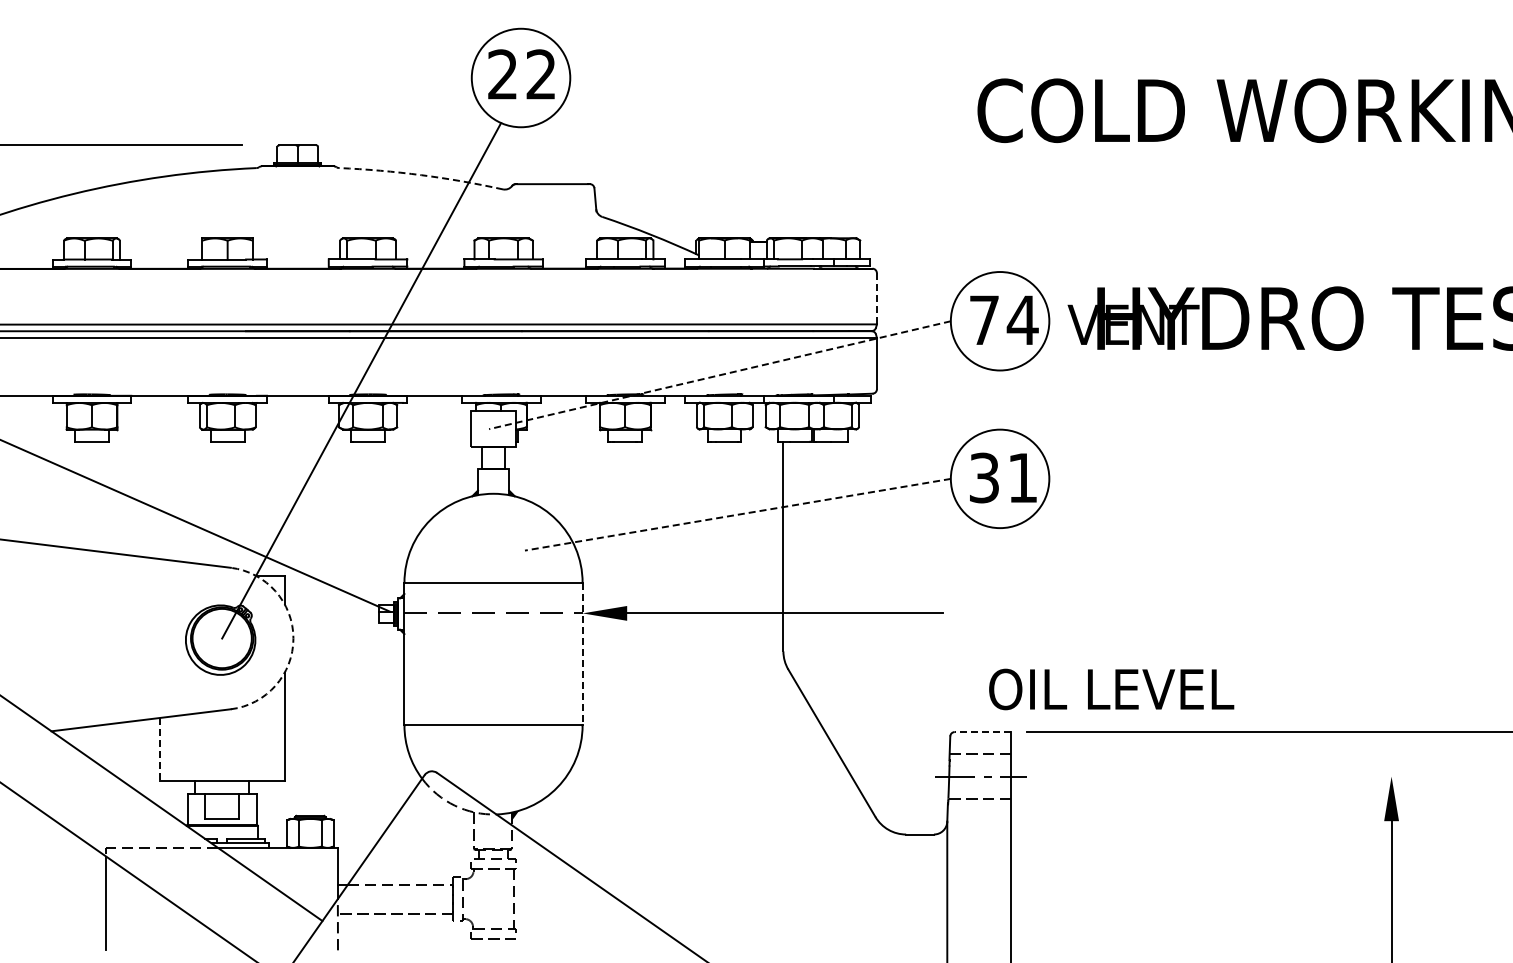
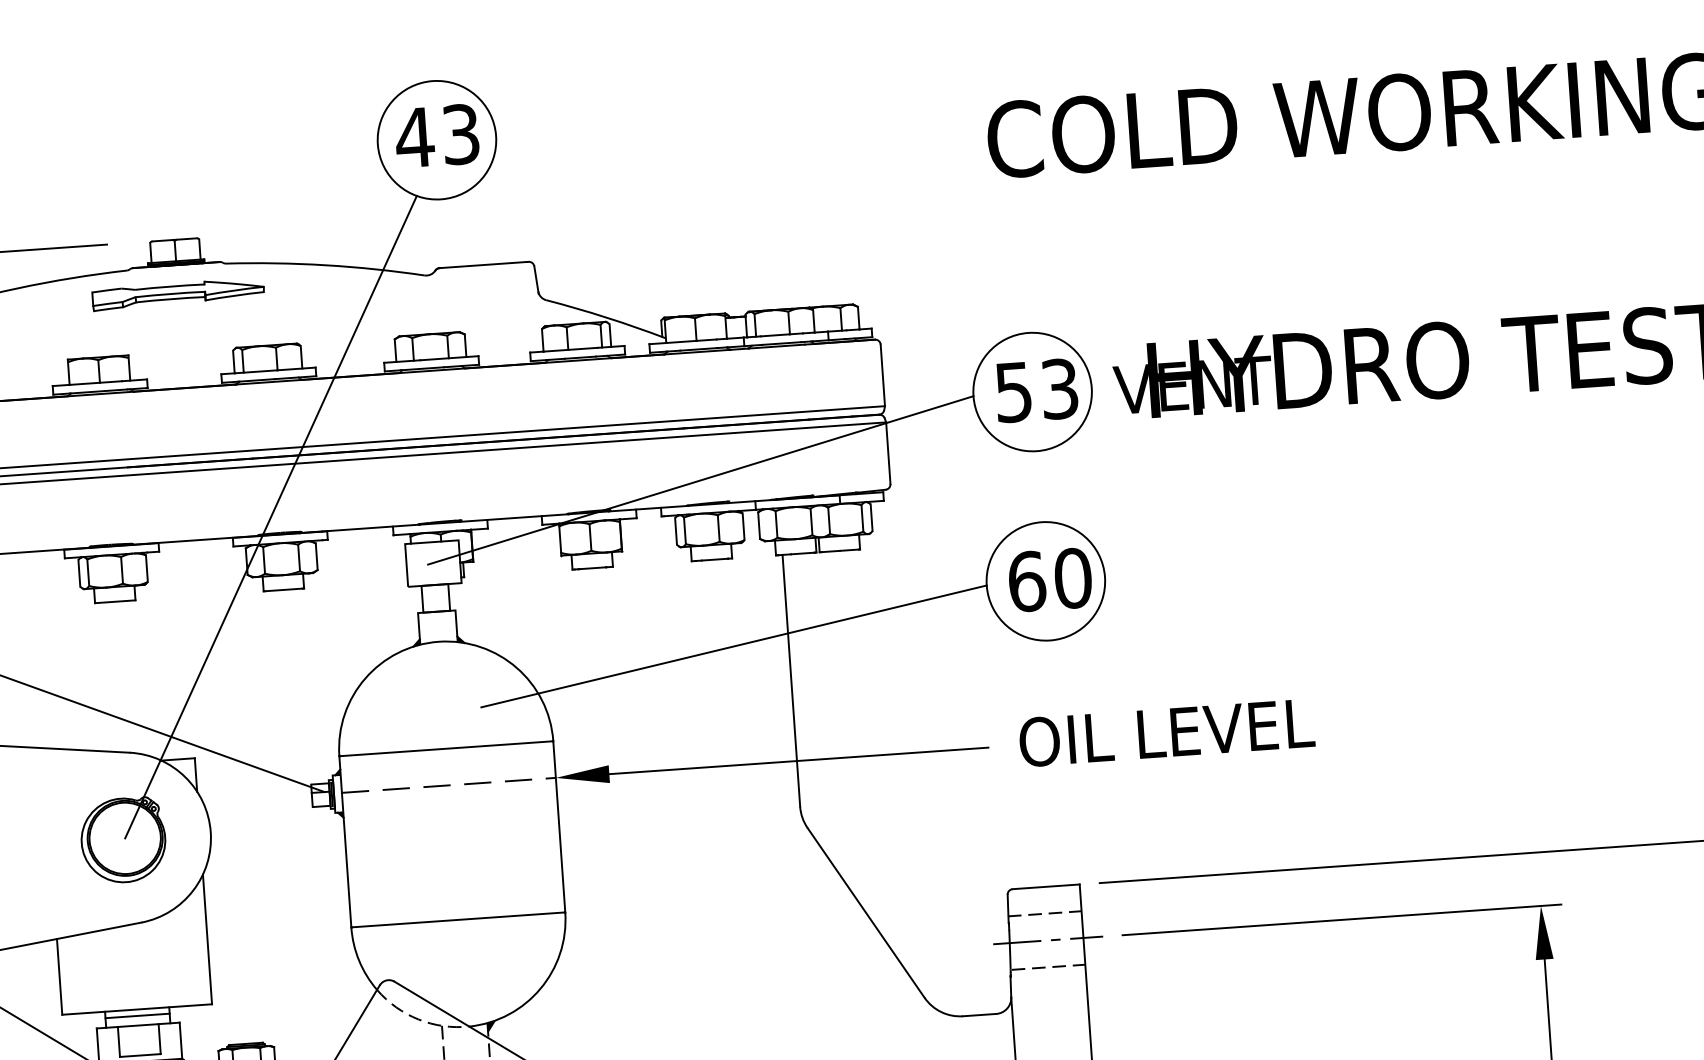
text: (520, 74) -> (436, 136), 22 -> 43
arc: (421, 175) -> (325, 265), dashed -> solid
part: (297, 190) -> (178, 294), added
line: (876, 298) -> (882, 375), dashed -> solid
text: (1004, 320) -> (1037, 390), 74 -> 53
line: (719, 375) -> (700, 480), dashed -> solid
text: (1003, 477) -> (1049, 579), 31 -> 60
line: (737, 514) -> (733, 646), dashed -> solid
arc: (293, 638) -> (210, 832), dashed -> solid
line: (582, 654) -> (559, 827), dashed -> solid
text: (1111, 689) -> (1166, 732), moved
line: (982, 732) -> (1046, 887), dashed -> solid
line: (159, 749) -> (59, 976), dashed -> solid
line: (1225, 776) -> (1341, 919), added
line: (221, 786) -> (136, 1016), added

